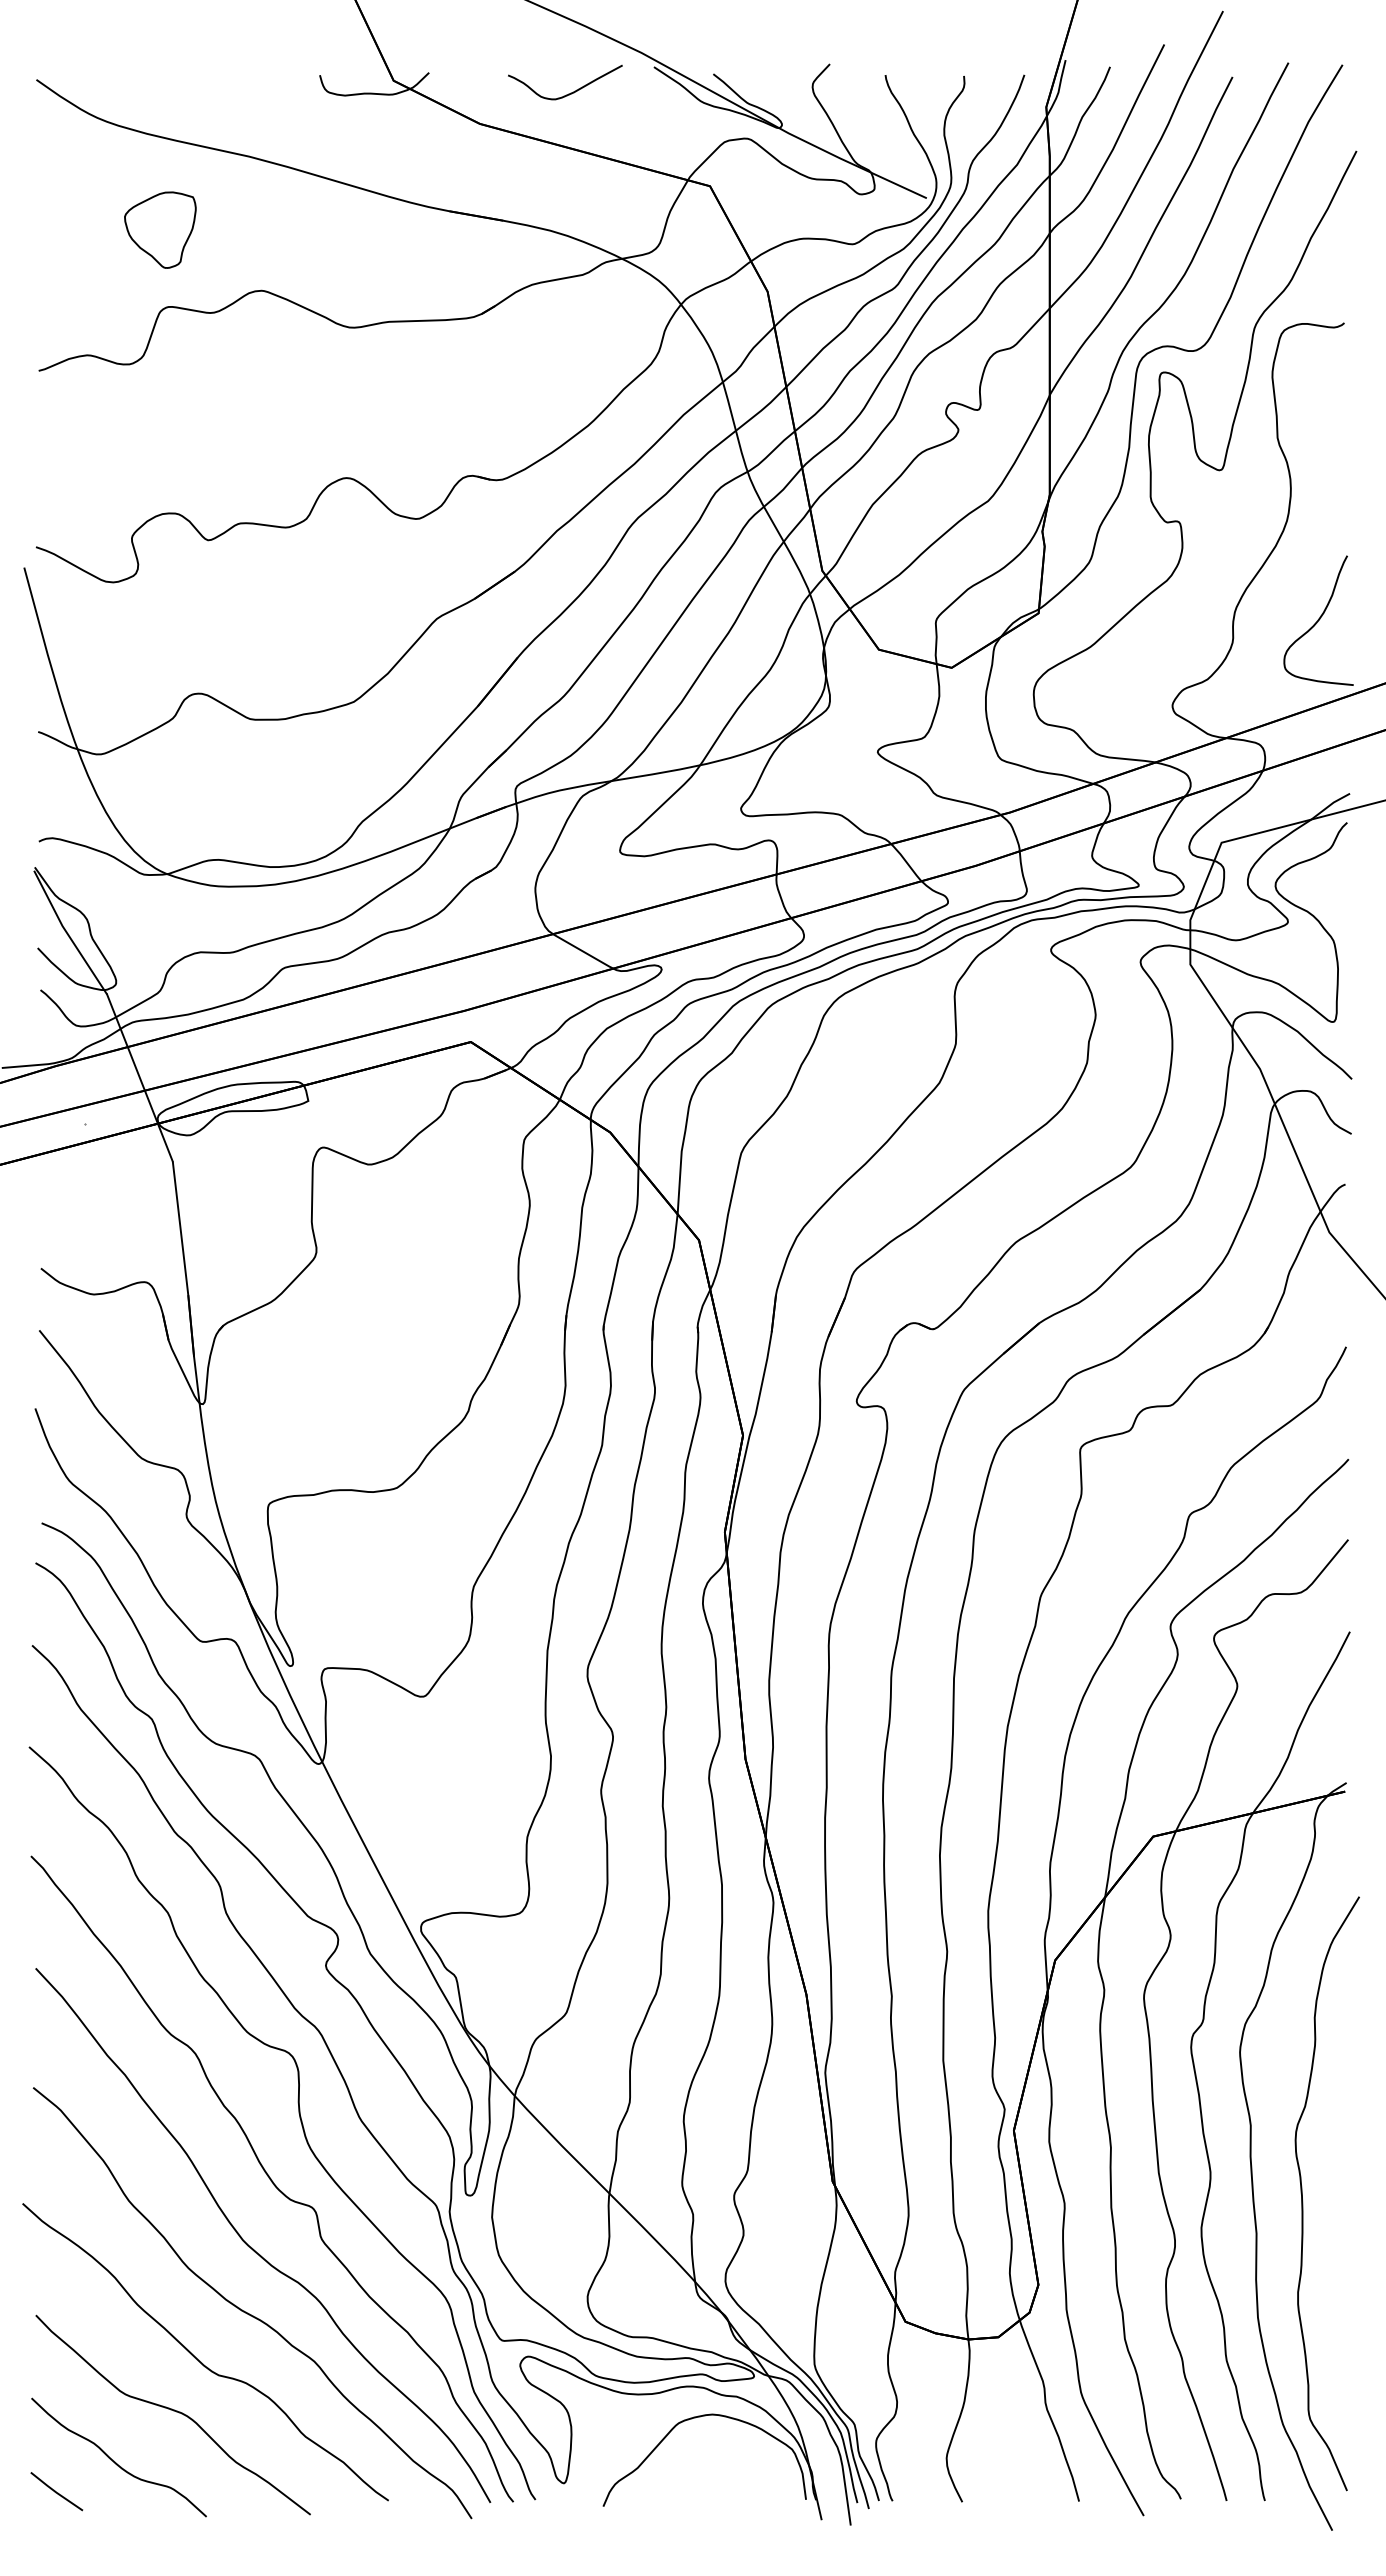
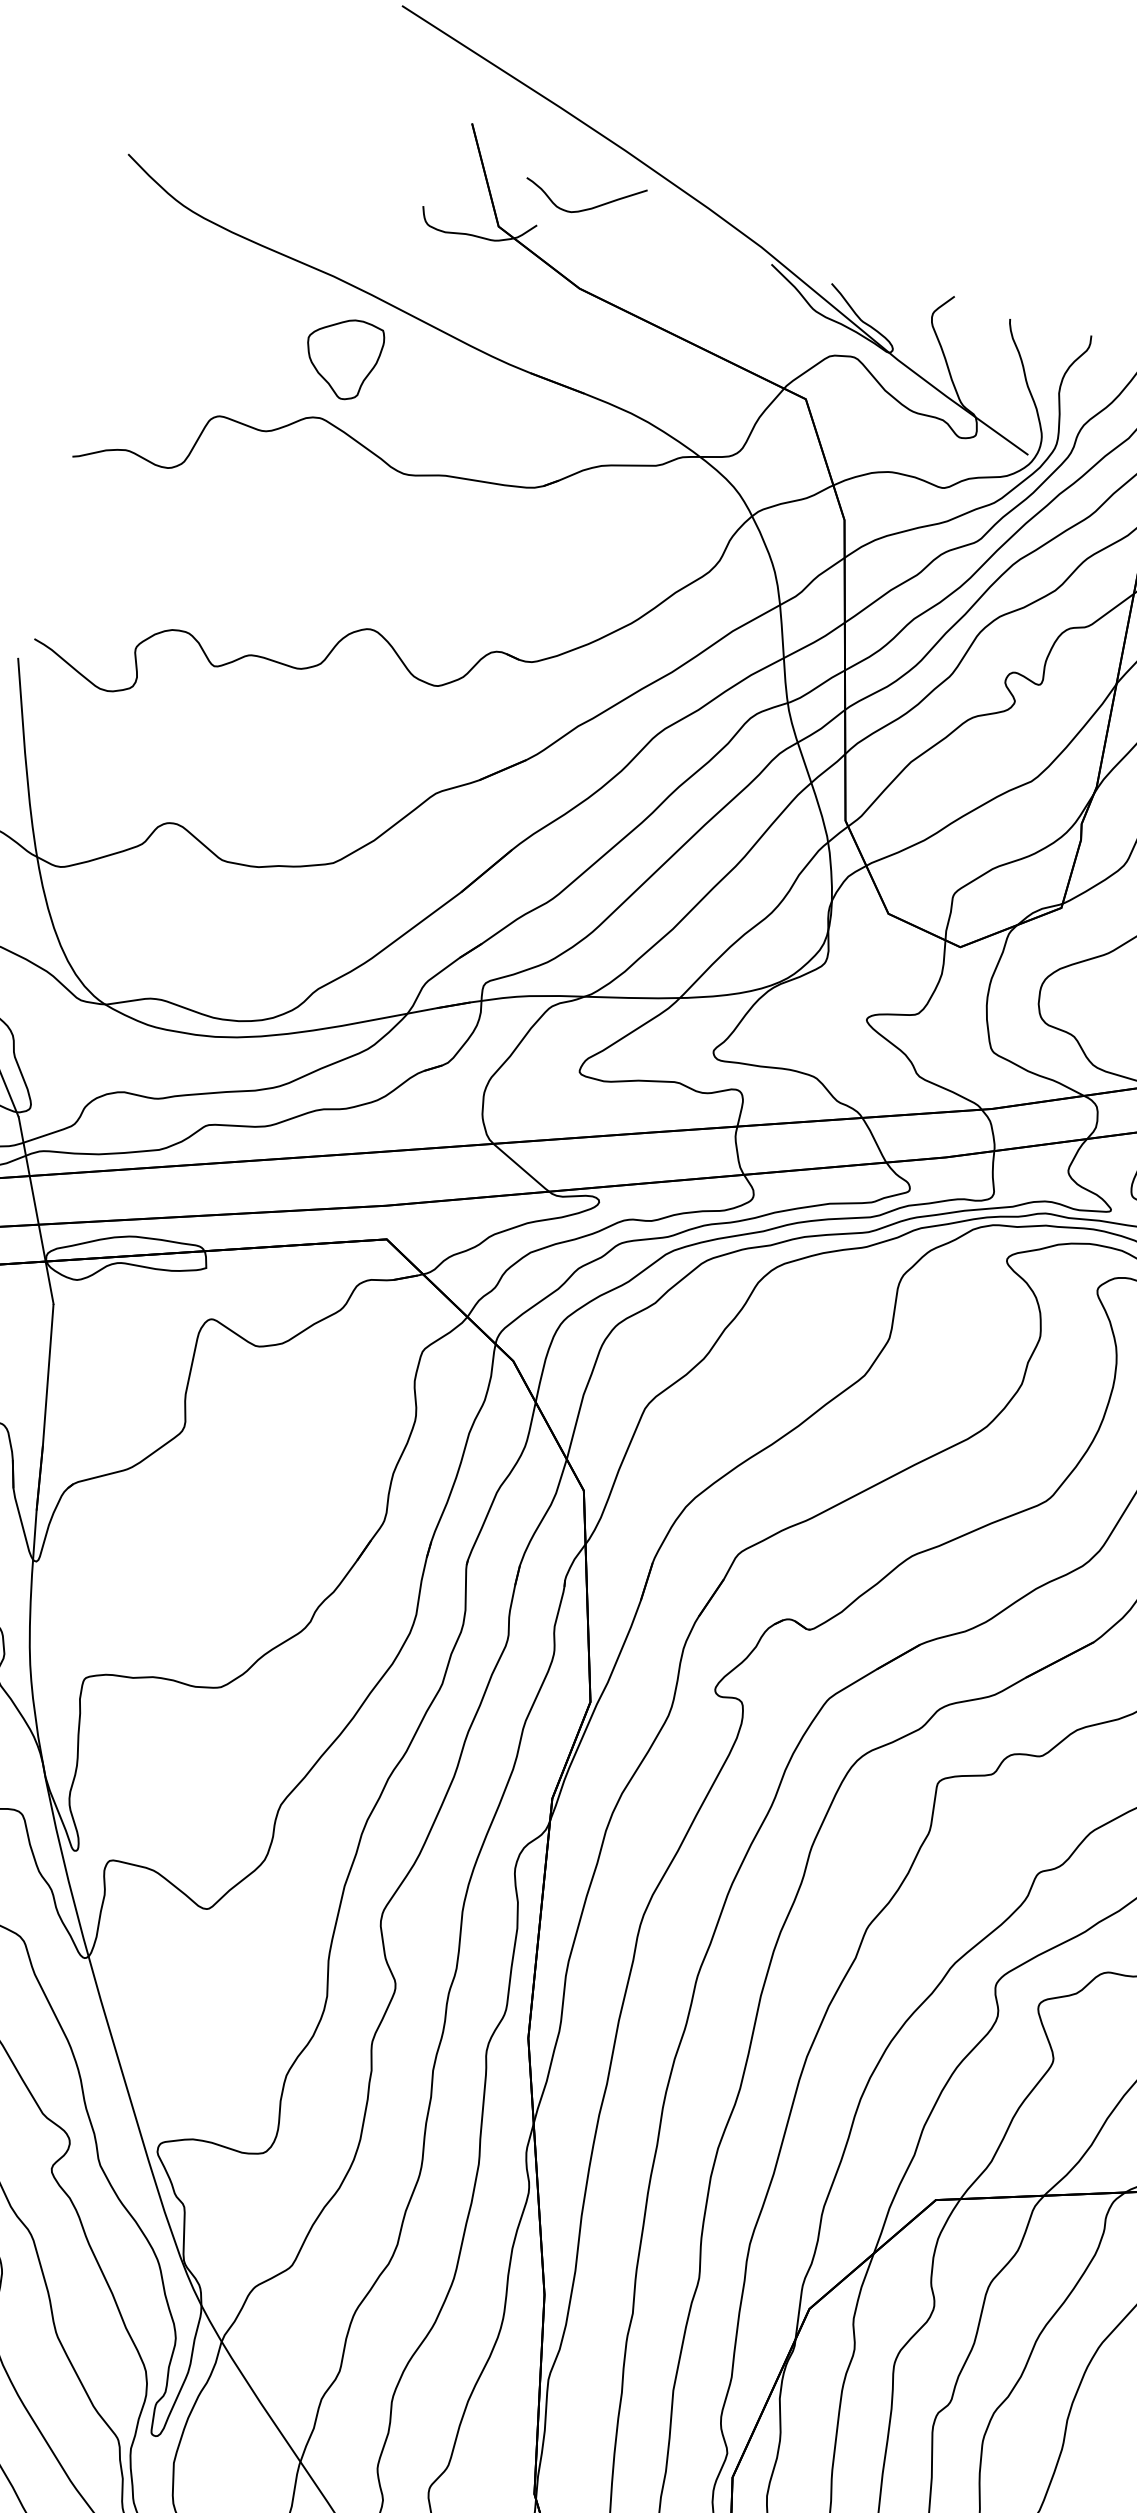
curve: (570, 92) -> (588, 208), moved
part: (160, 229) -> (343, 357), moved

